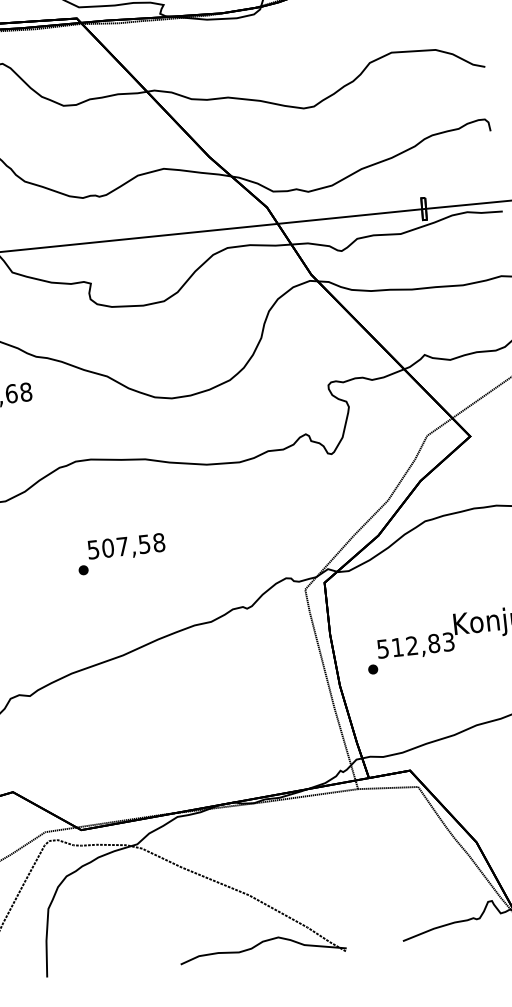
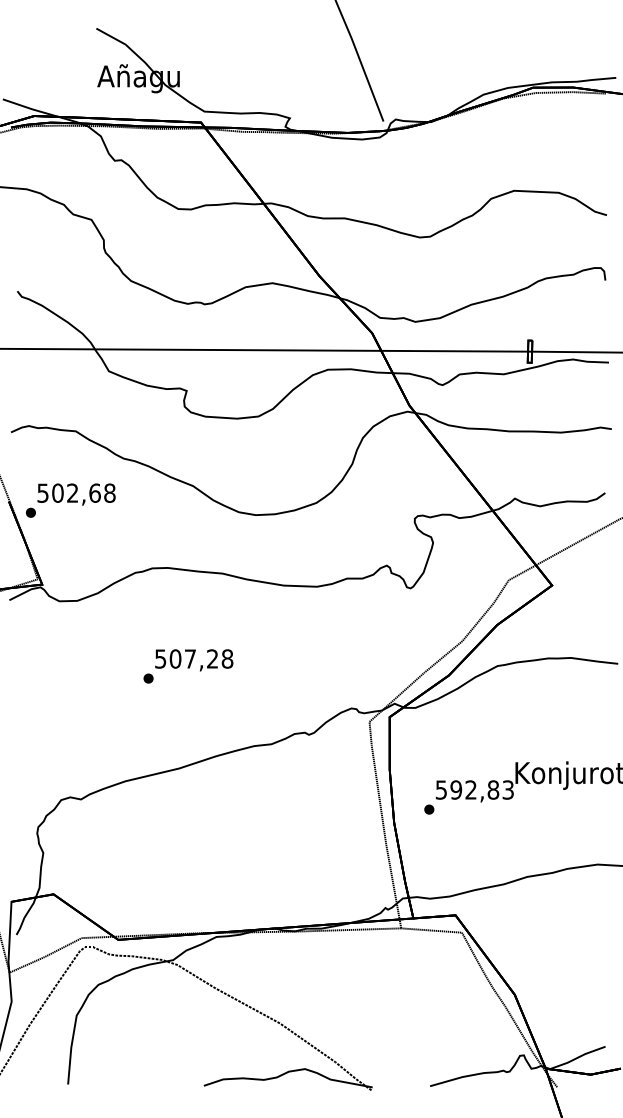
text: (144, 543) -> (212, 658), 507,58 -> 507,28
text: (397, 646) -> (456, 789), 512,83 -> 592,83

